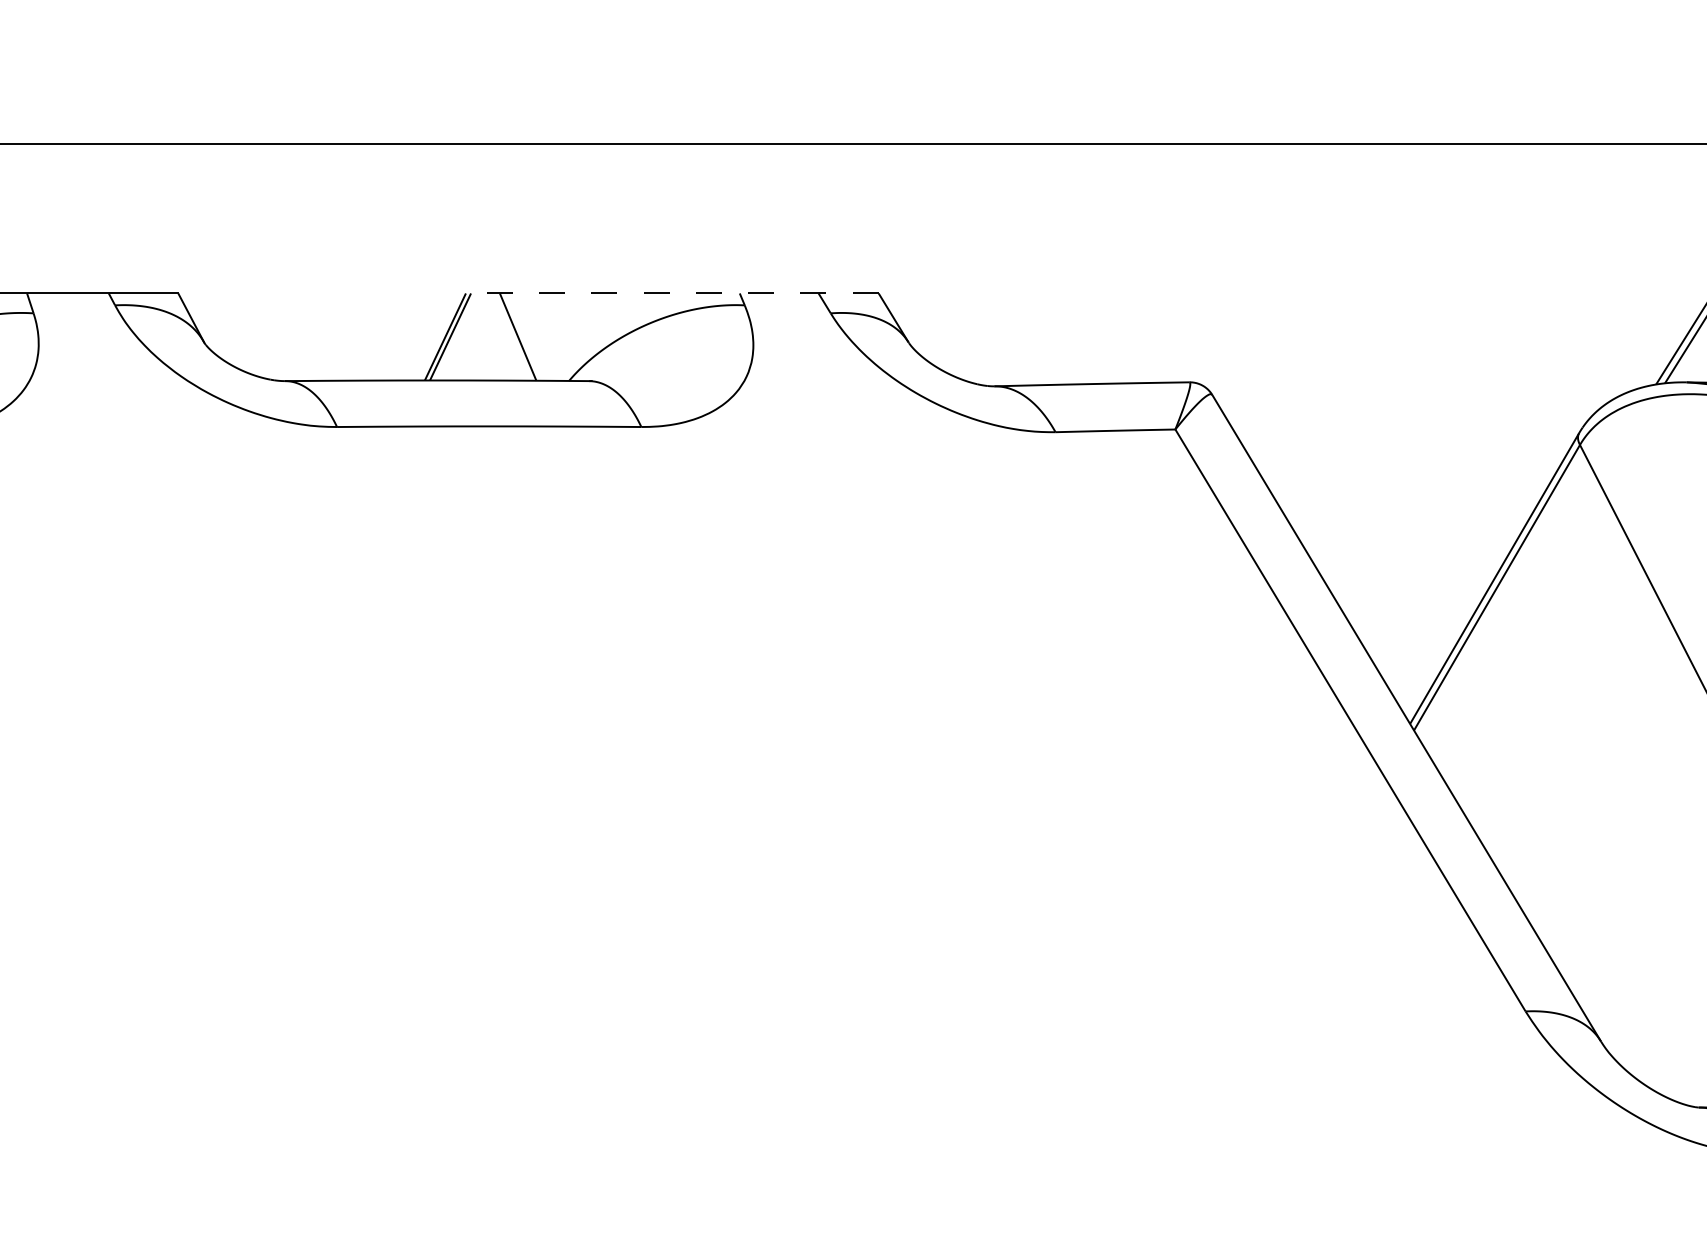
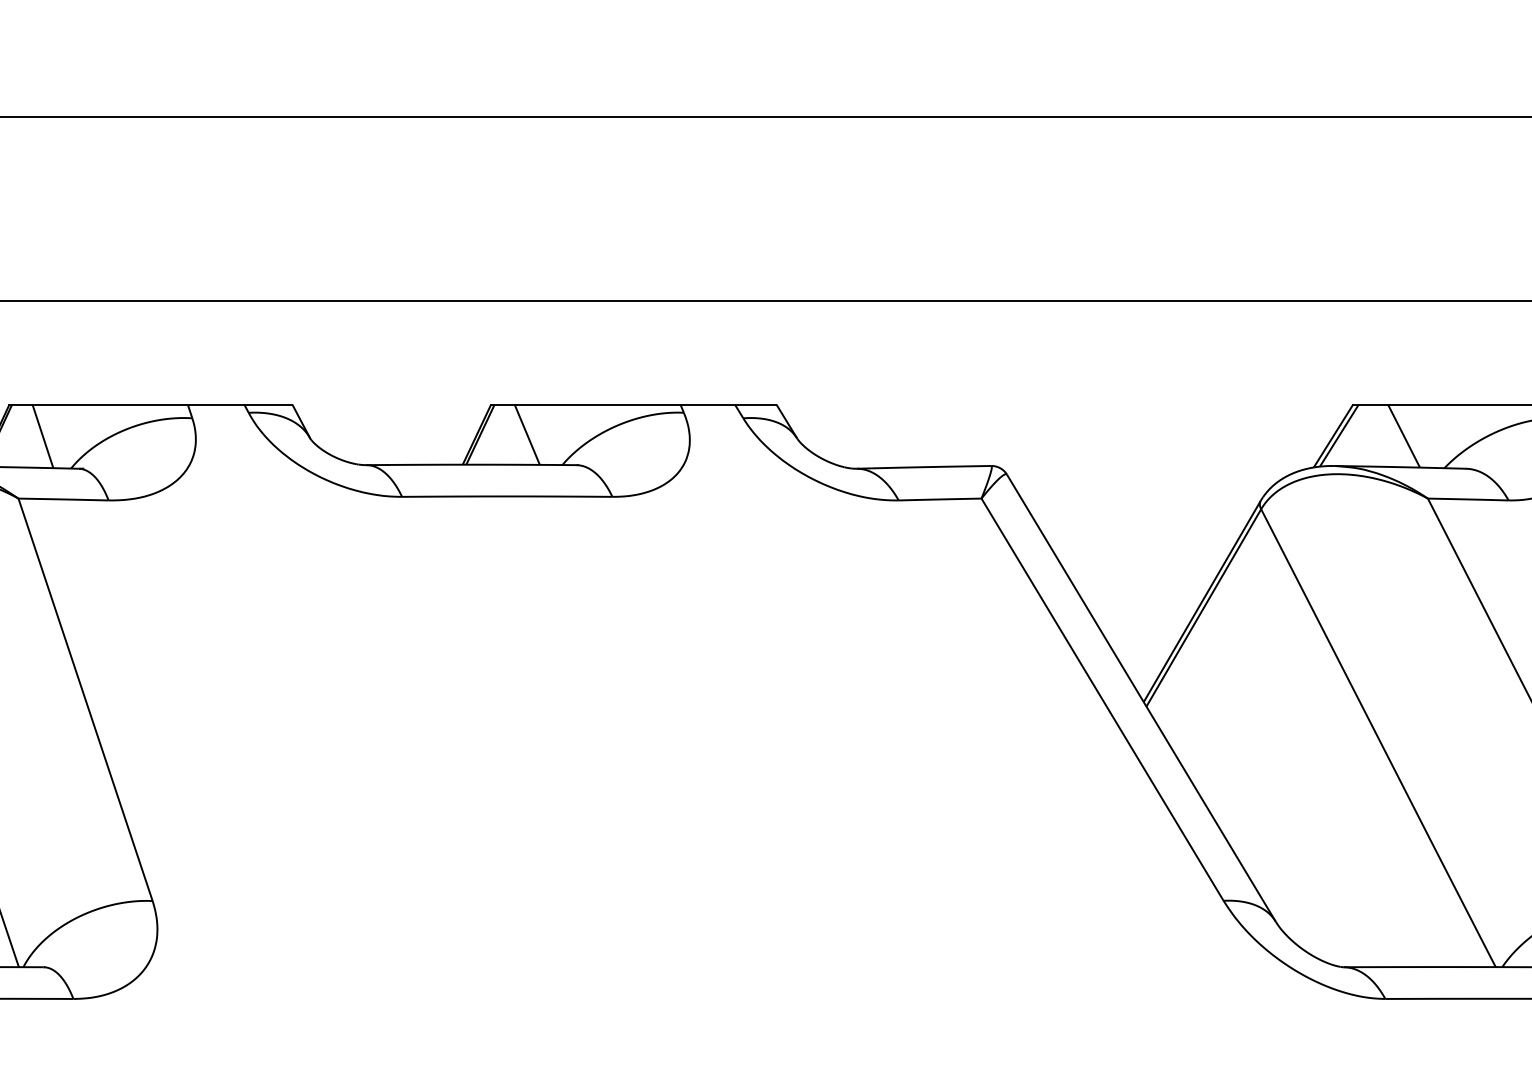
line: (671, 293) -> (633, 404), dashed -> solid

